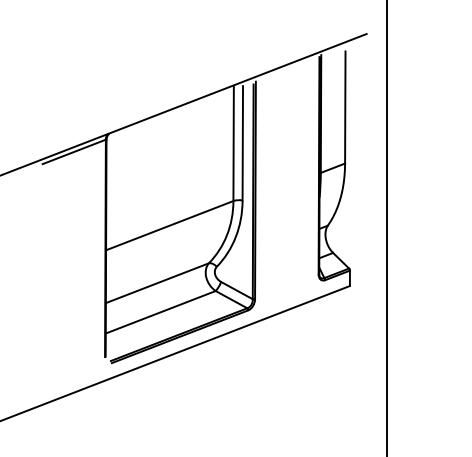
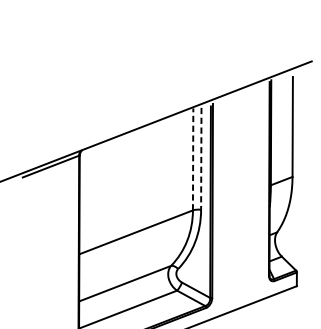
line: (233, 143) -> (193, 159), solid -> dashed
line: (242, 143) -> (201, 159), solid -> dashed

